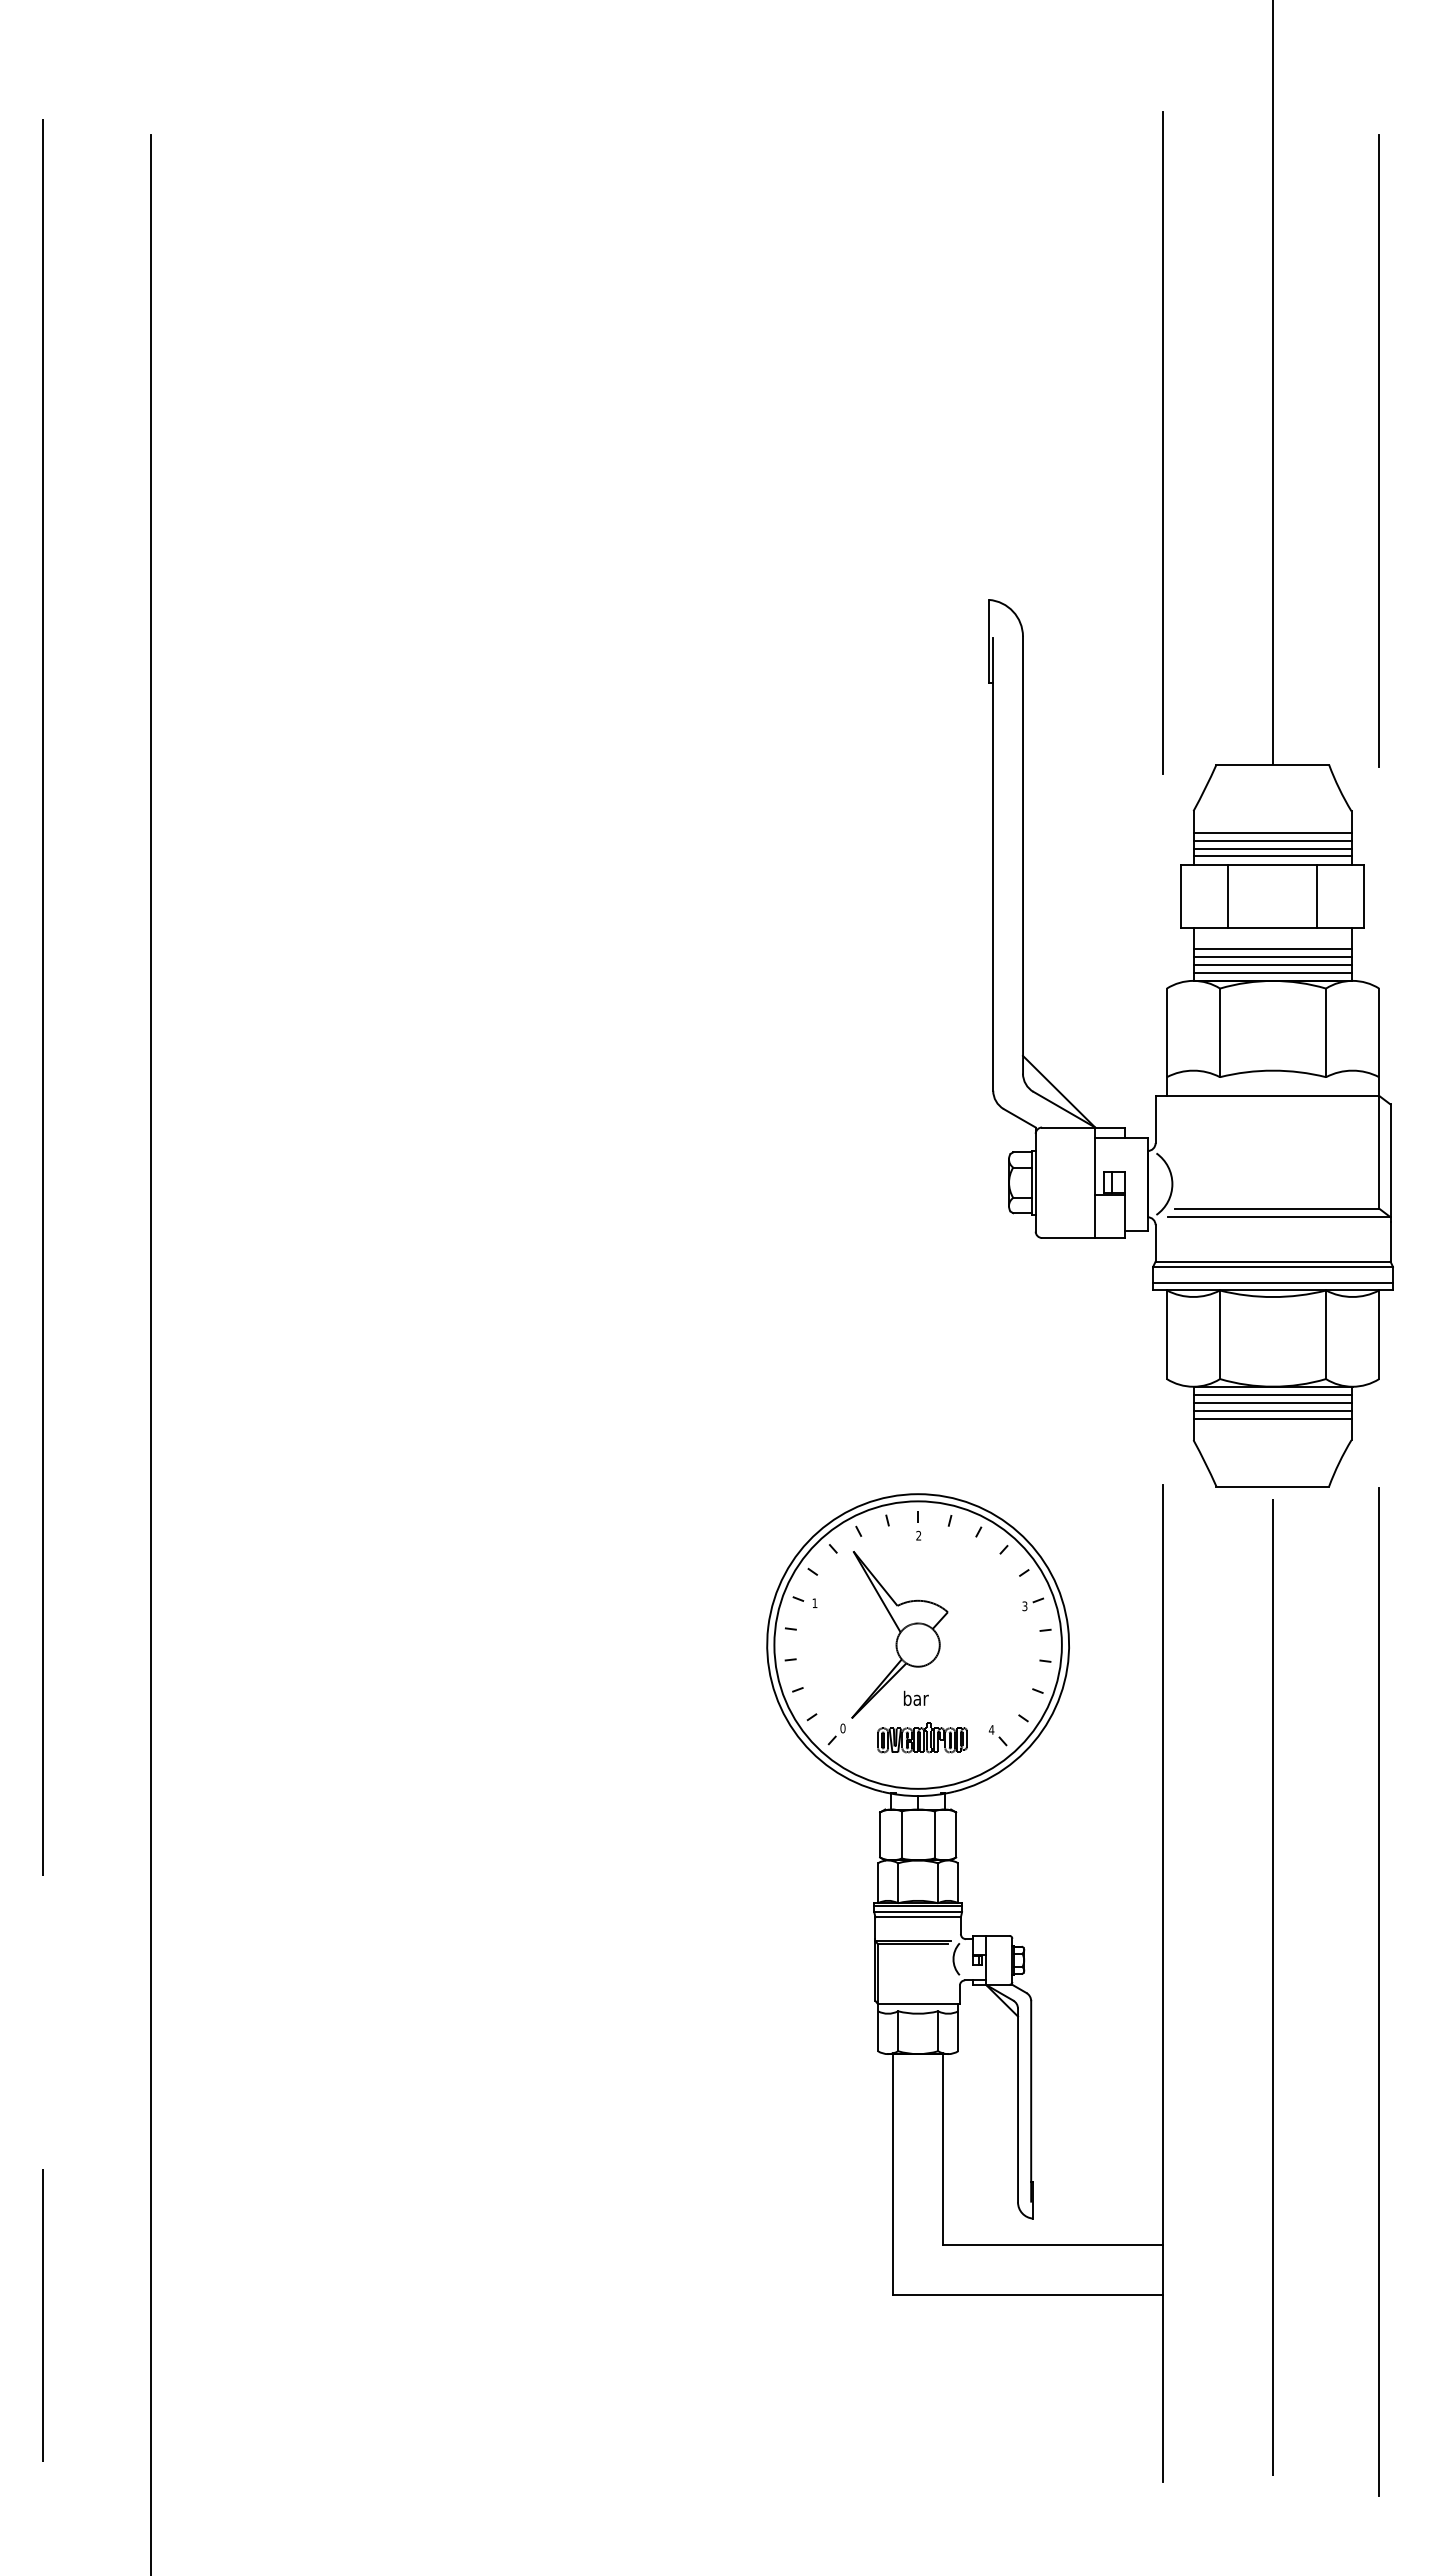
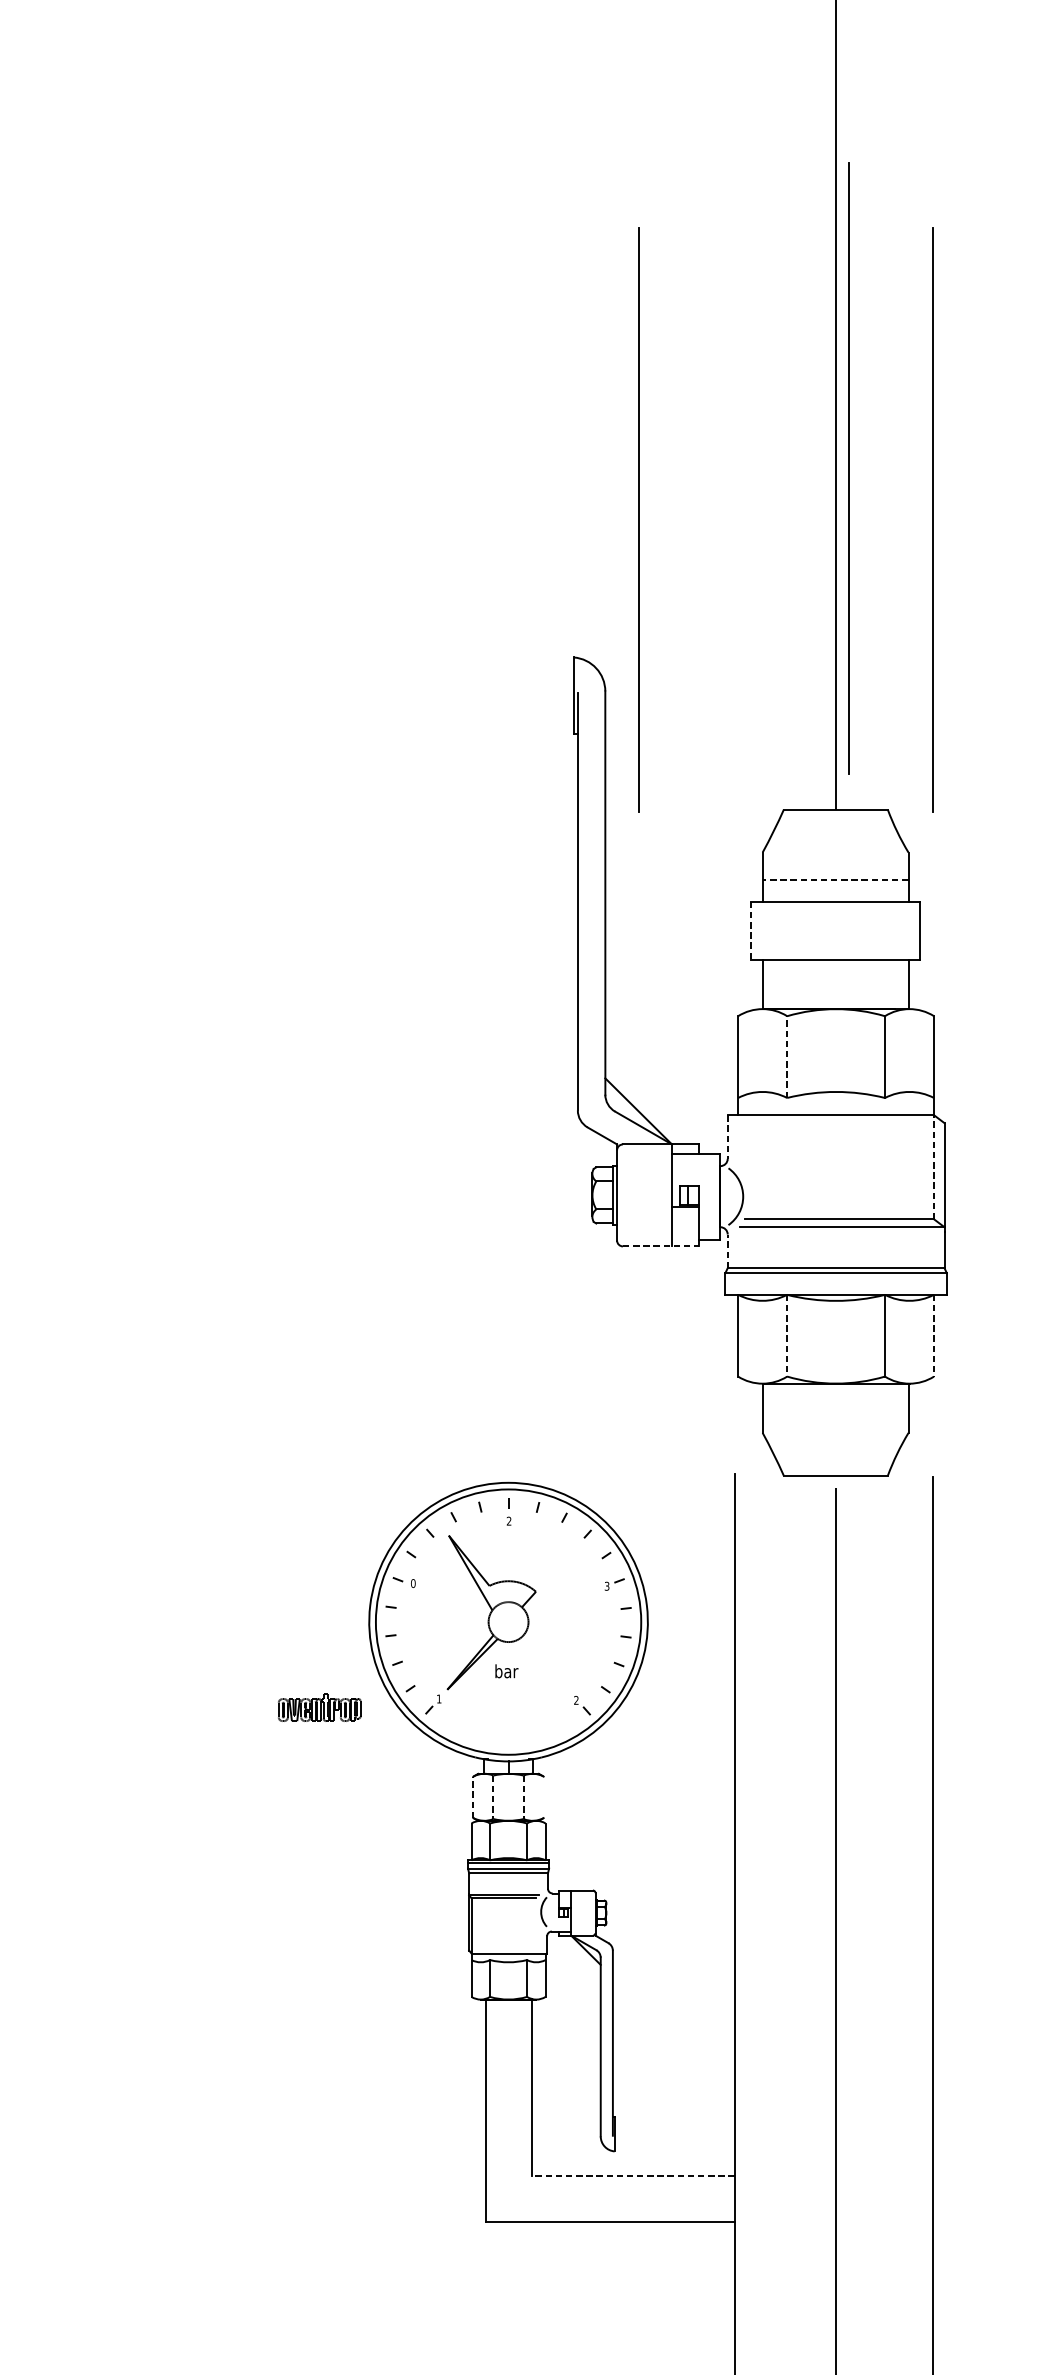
line: (1162, 442) -> (848, 467), moved
line: (1059, 450) -> (639, 519), added
line: (1272, 832) -> (835, 872), removed
line: (1272, 840) -> (835, 879), solid -> dashed
line: (1272, 848) -> (835, 886), removed
line: (1272, 856) -> (835, 894), removed
line: (1228, 895) -> (794, 930), removed
line: (1316, 895) -> (876, 930), removed
line: (1180, 896) -> (750, 931), solid -> dashed
line: (1272, 948) -> (835, 979), removed
line: (1272, 956) -> (835, 986), removed
line: (1272, 964) -> (835, 993), removed
line: (1272, 972) -> (835, 1001), removed
line: (1219, 1032) -> (786, 1056), solid -> dashed
line: (1155, 1119) -> (727, 1137), solid -> dashed
line: (1379, 1151) -> (934, 1166), solid -> dashed
line: (1084, 1238) -> (662, 1246), solid -> dashed
line: (1155, 1242) -> (727, 1250), solid -> dashed
line: (1272, 1282) -> (835, 1287), removed
line: (1219, 1335) -> (786, 1336), solid -> dashed
line: (1379, 1335) -> (934, 1336), solid -> dashed
line: (1272, 1395) -> (835, 1391), removed
line: (1272, 1402) -> (835, 1398), removed
line: (1272, 1410) -> (835, 1405), removed
line: (1272, 1418) -> (835, 1412), removed
text: (814, 1603) -> (412, 1583), 1 -> 0
text: (842, 1728) -> (438, 1699), 0 -> 1
text: (991, 1729) -> (576, 1700), 4 -> 2
part: (922, 1737) -> (319, 1707), moved
line: (880, 1834) -> (473, 1796), solid -> dashed
line: (901, 1834) -> (493, 1796), solid -> dashed
line: (934, 1834) -> (523, 1796), solid -> dashed
line: (956, 1834) -> (543, 1796), removed
line: (1052, 2245) -> (632, 2176), solid -> dashed

